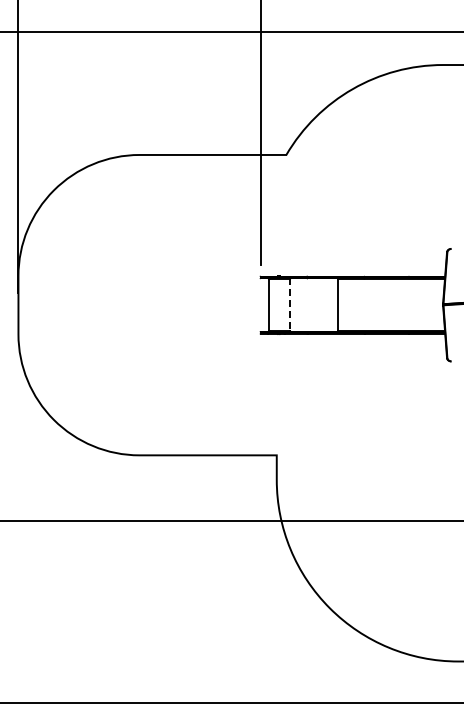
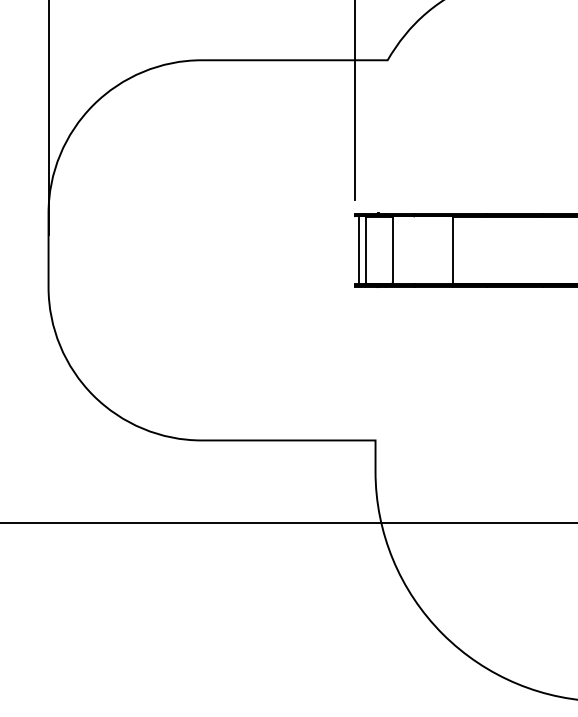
line: (263, 304) -> (358, 249), added
line: (290, 305) -> (392, 250), dashed -> solid

